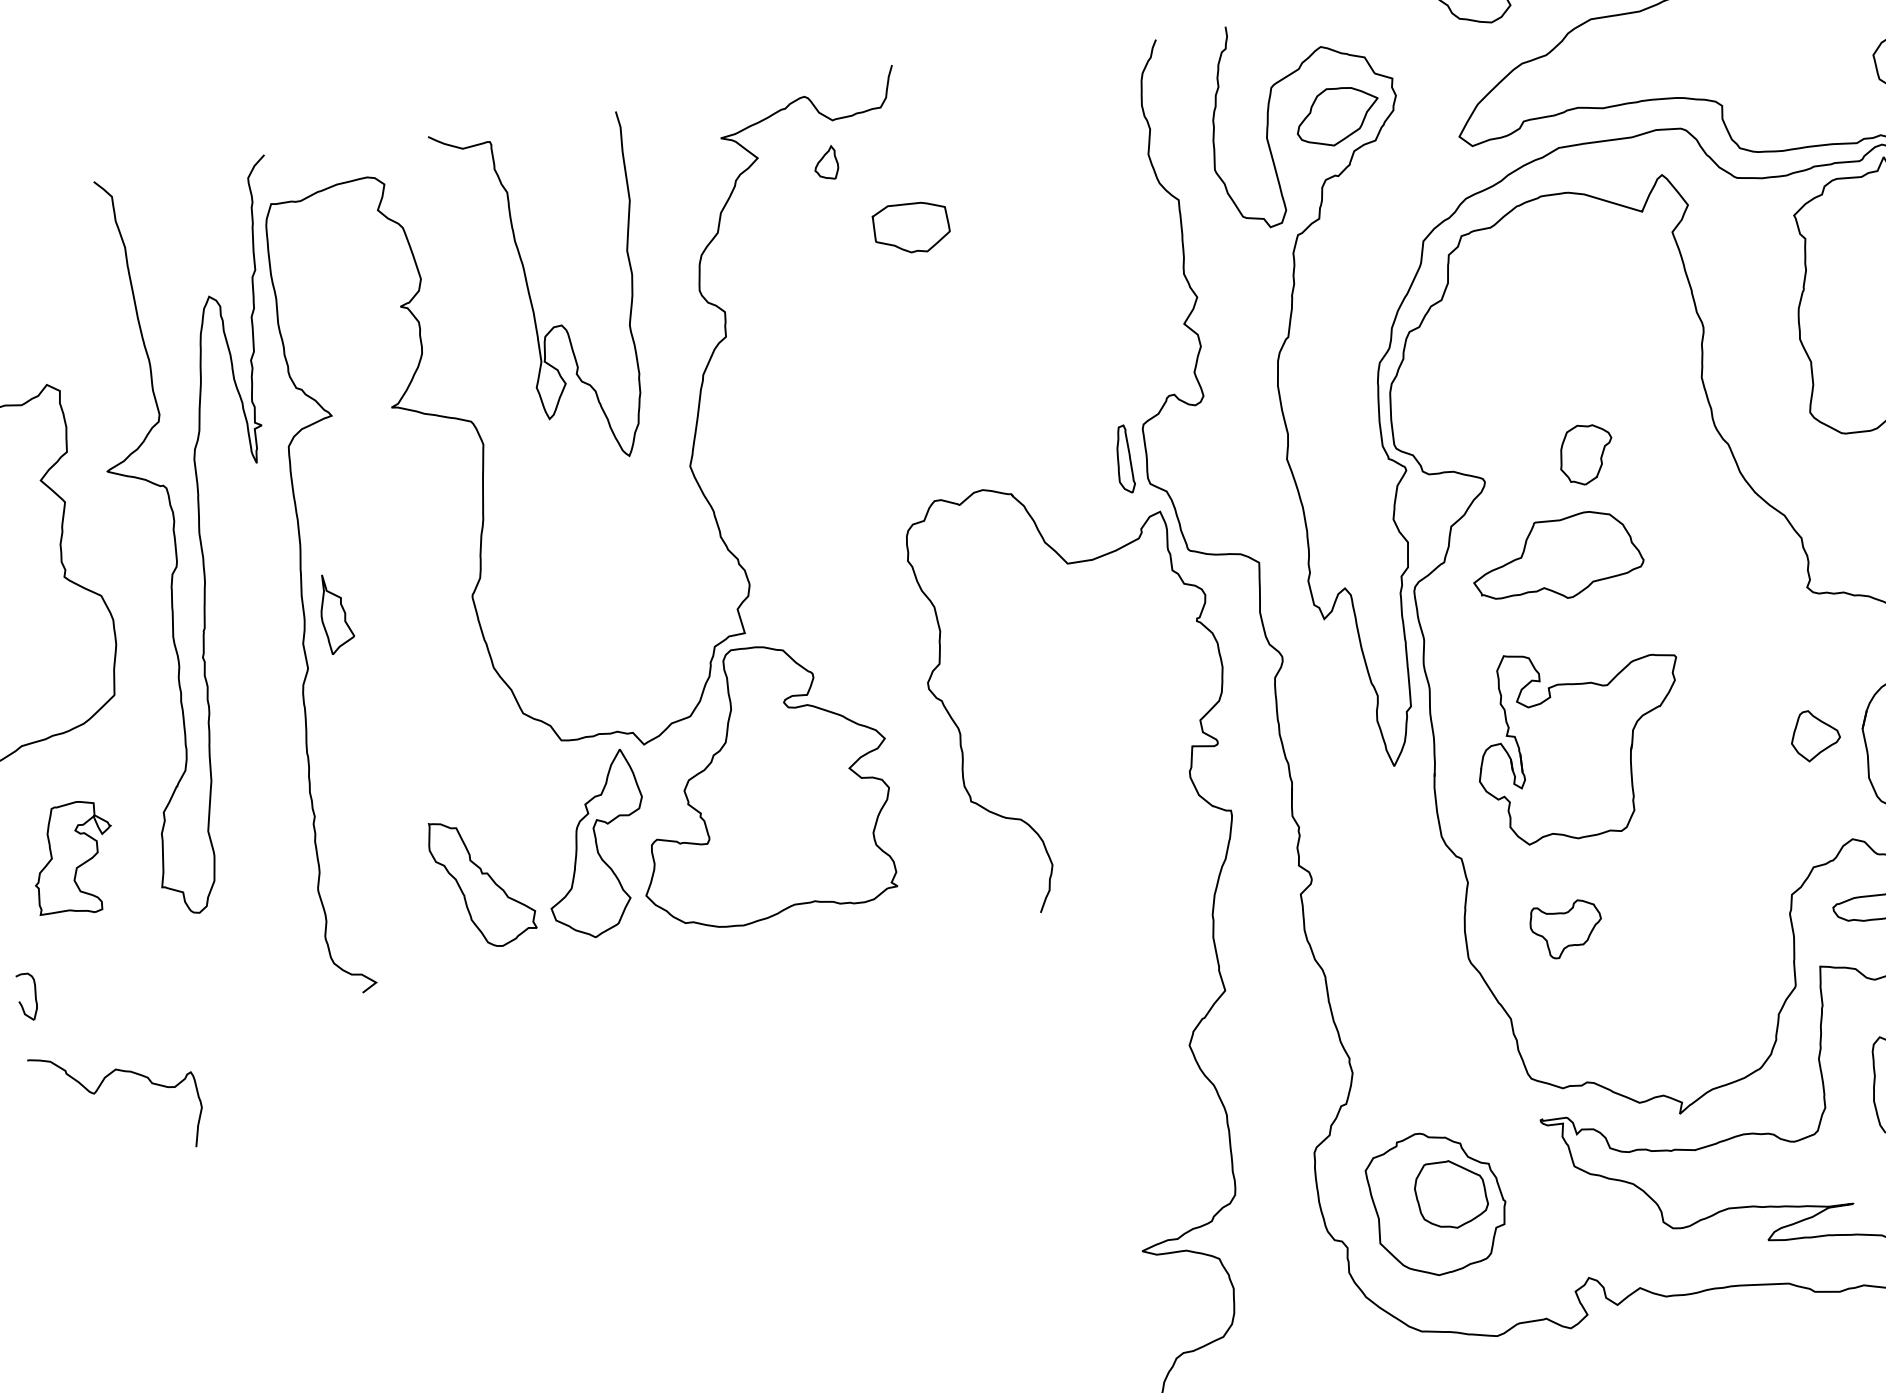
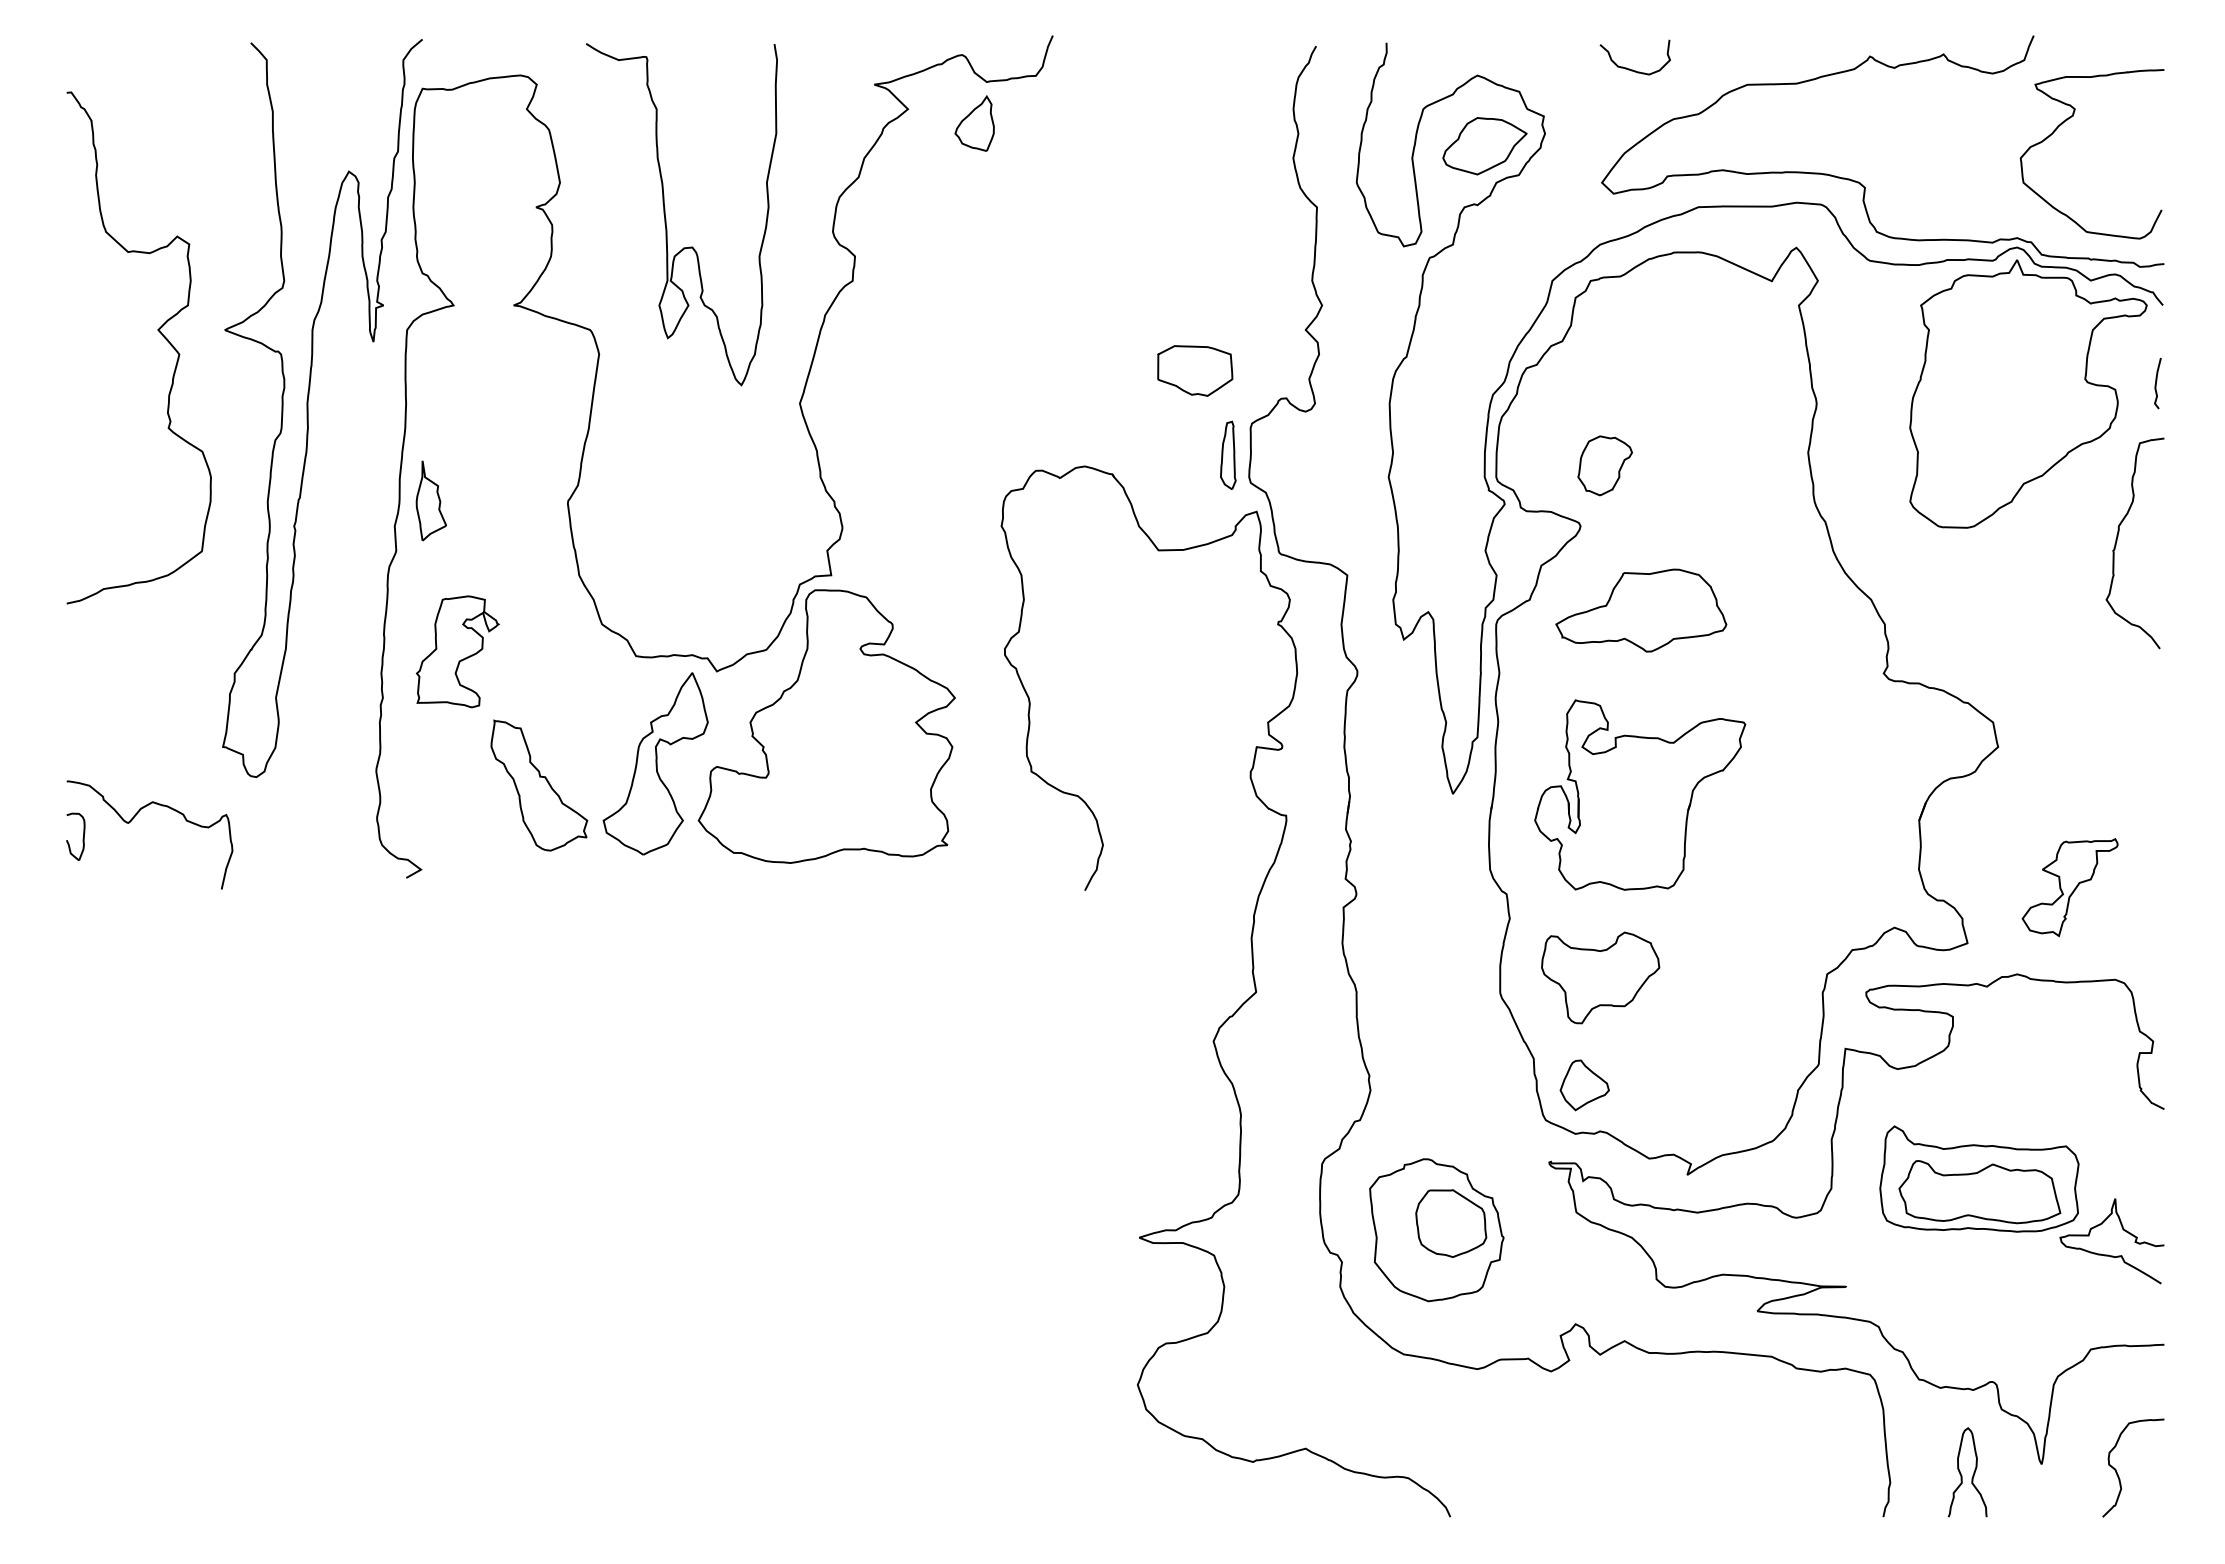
part: (825, 163) -> (974, 123), size x1.67
part: (911, 227) -> (1195, 370), moved
part: (1585, 454) -> (1604, 465), moved
part: (1815, 735) -> (1584, 1085), moved
part: (73, 858) -> (457, 651), moved
part: (1566, 929) -> (1600, 977), size x1.67
curve: (98, 1089) -> (133, 819), moved

